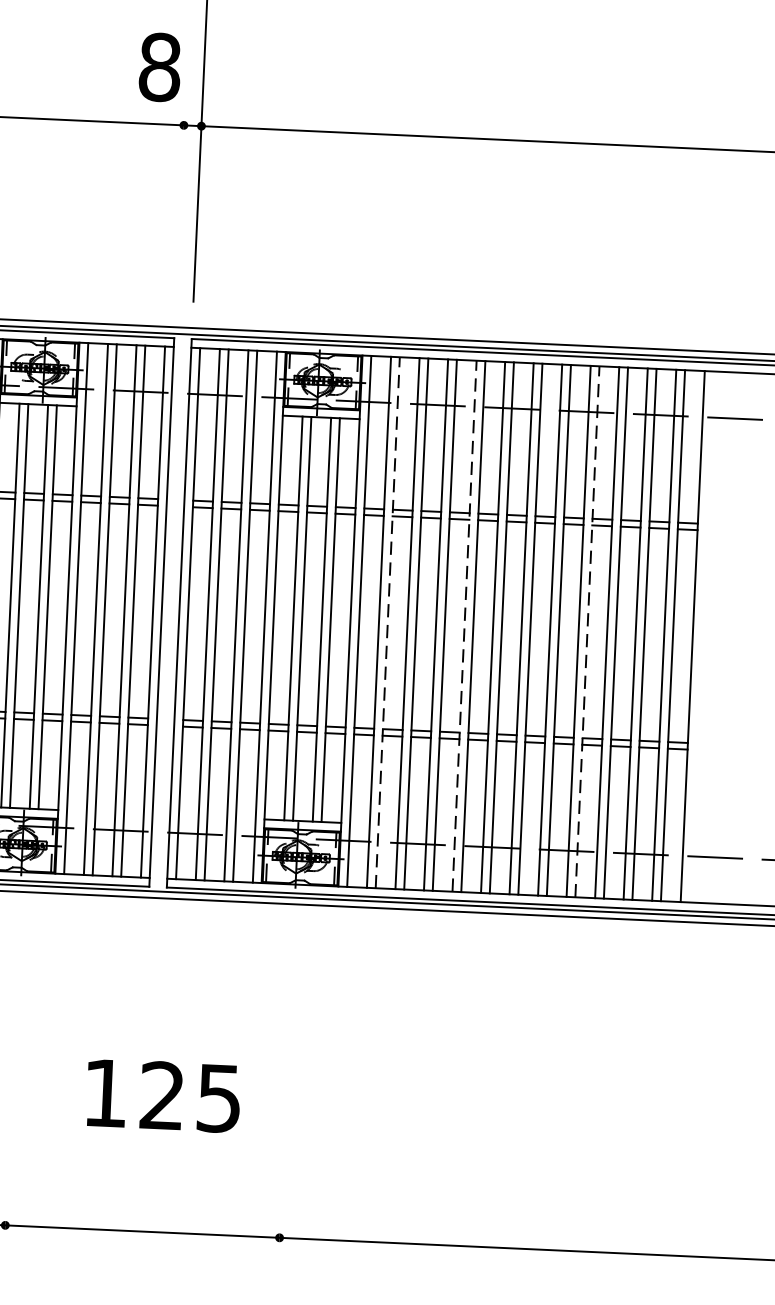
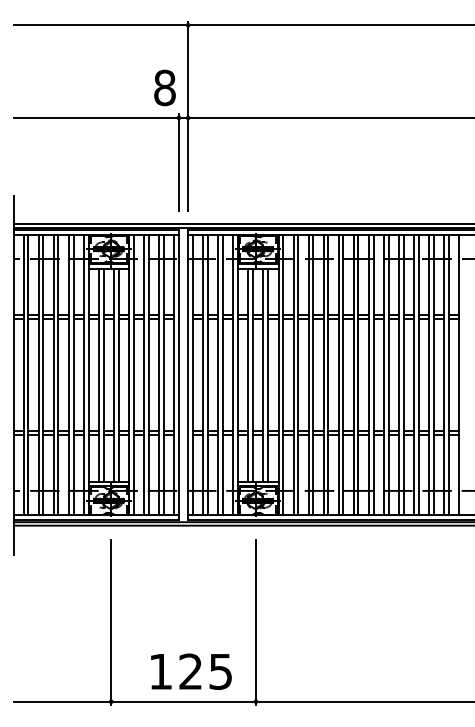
line: (179, 209) -> (178, 162), added
line: (388, 621) -> (298, 374), dashed -> solid
line: (464, 625) -> (338, 374), dashed -> solid
line: (587, 630) -> (403, 374), dashed -> solid
line: (12, 1075) -> (111, 622), added
line: (285, 1087) -> (255, 622), added
text: (163, 1095) -> (191, 671), moved

